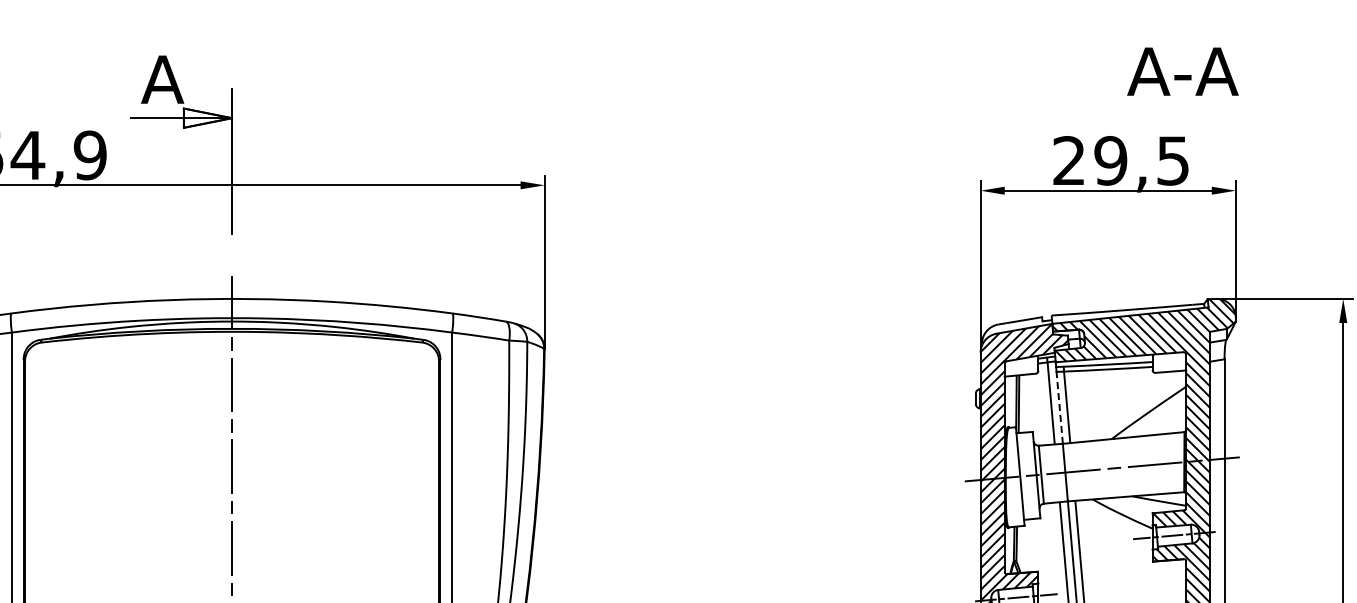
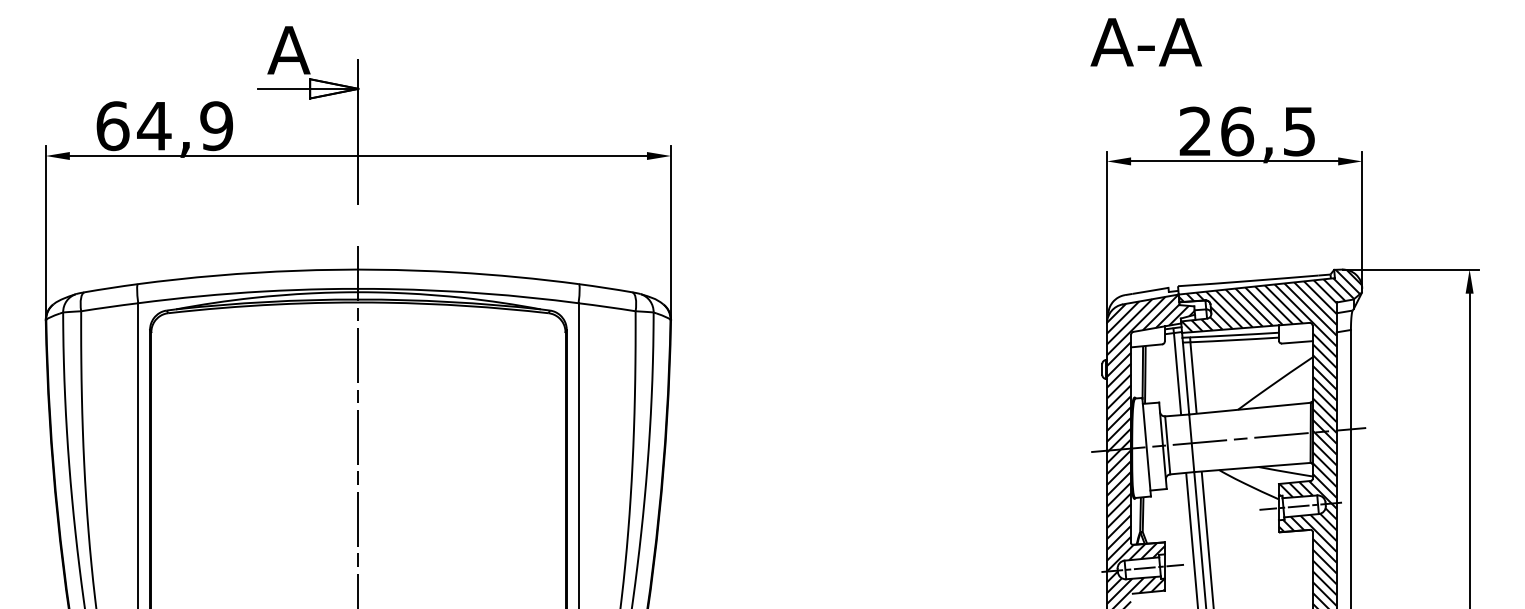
text: (1182, 71) -> (1145, 42), moved
text: (1111, 160) -> (1237, 131), 29,5 -> 26,5
line: (1060, 407) -> (1186, 378), dashed -> solid

